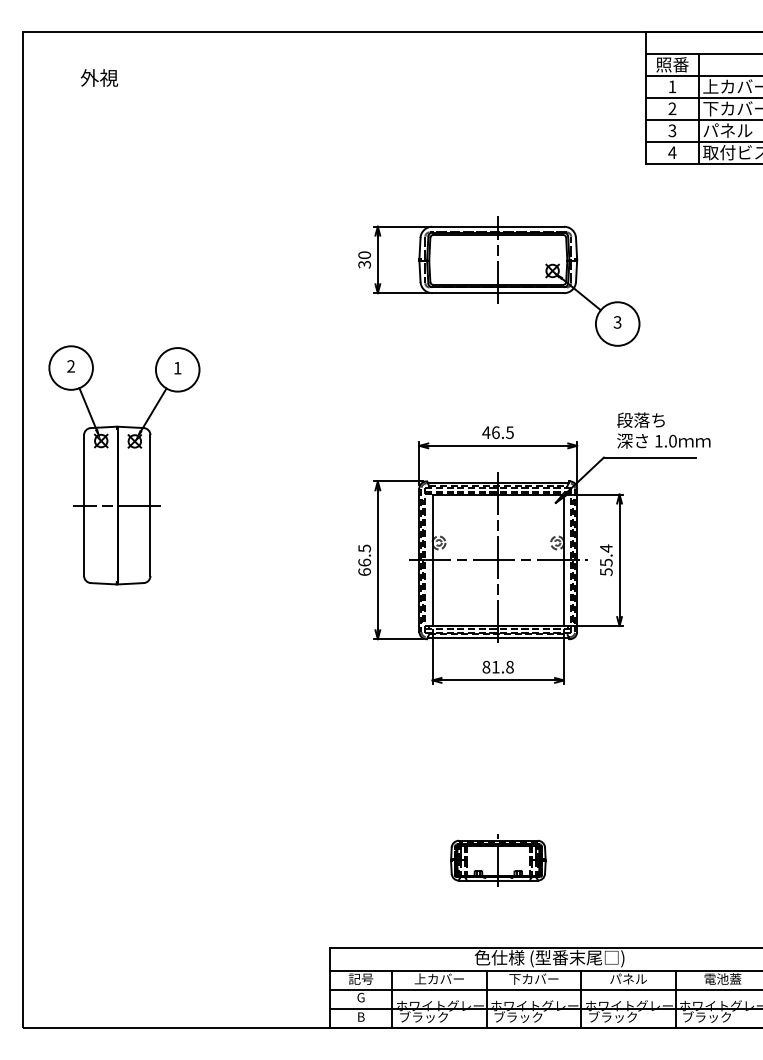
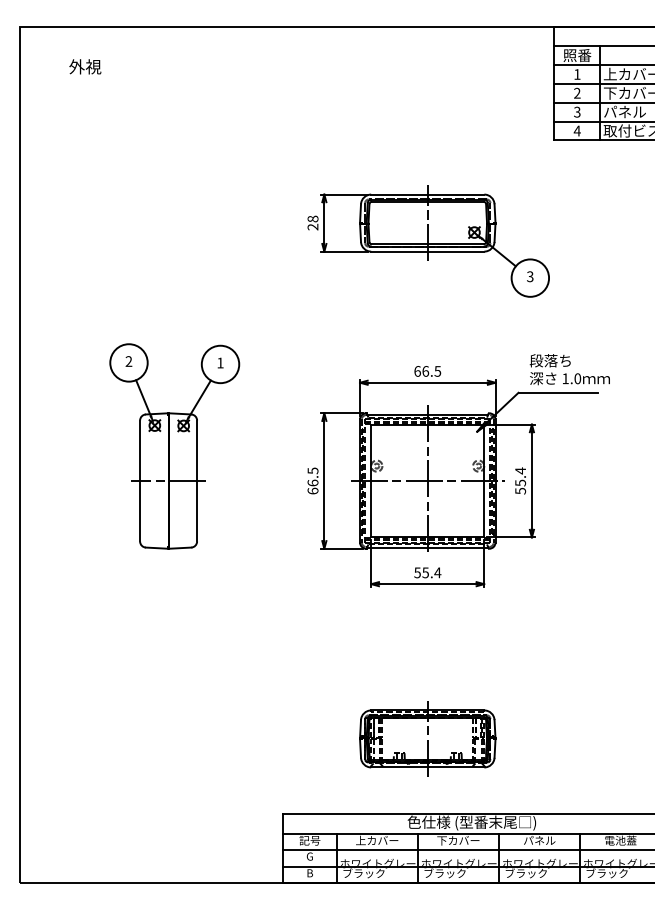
text: (365, 259) -> (313, 222), 30 -> 28
text: (486, 432) -> (417, 371), 46.5 -> 66.5
part: (124, 465) -> (174, 446), moved
text: (497, 666) -> (427, 572), 81.8 -> 55.4
part: (497, 860) -> (427, 738), size x1.67

